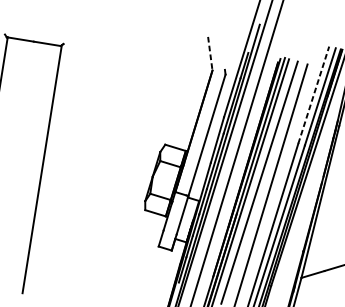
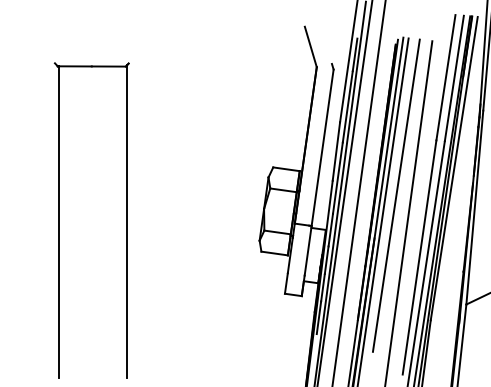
line: (209, 54) -> (310, 47), dashed -> solid
line: (314, 95) -> (446, 77), dashed -> solid

